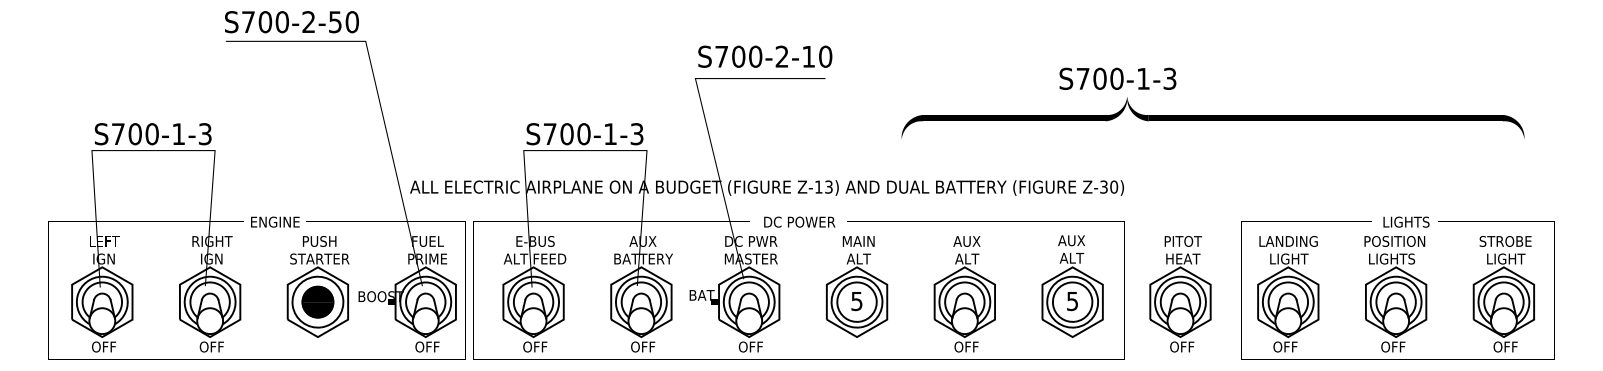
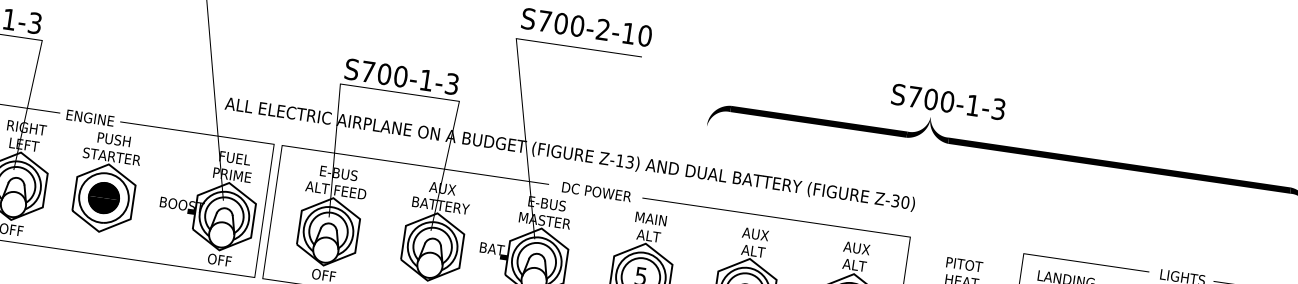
text: (1117, 78) -> (948, 101), moved
text: (751, 241) -> (547, 203), DC PWR -> E-BUS
text: (212, 258) -> (24, 144), IGN -> LEFT
part: (317, 286) -> (105, 182), moved

